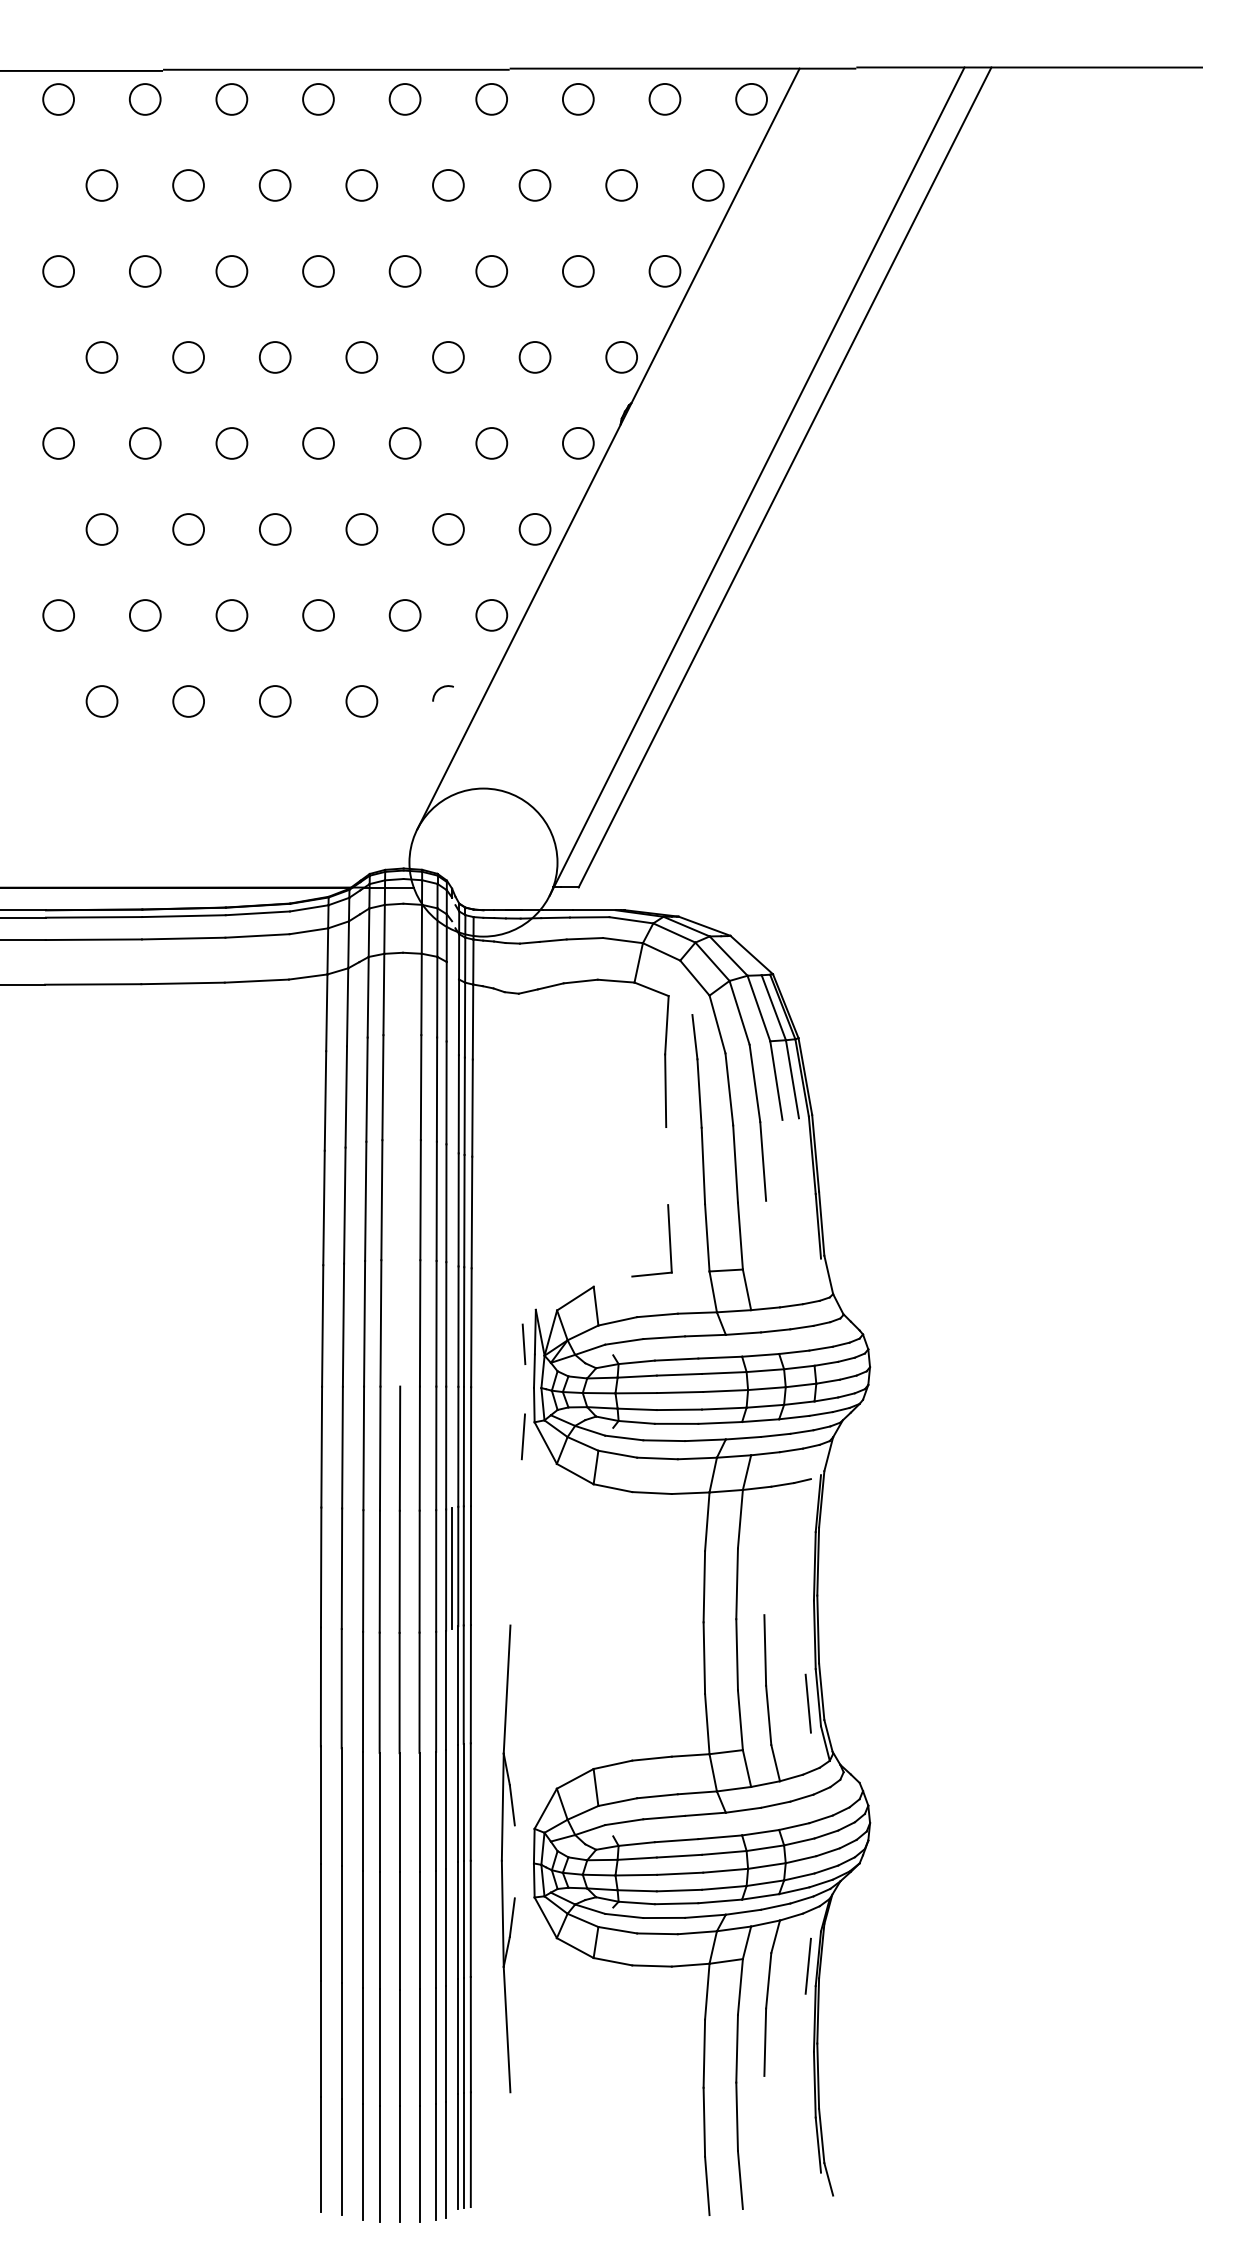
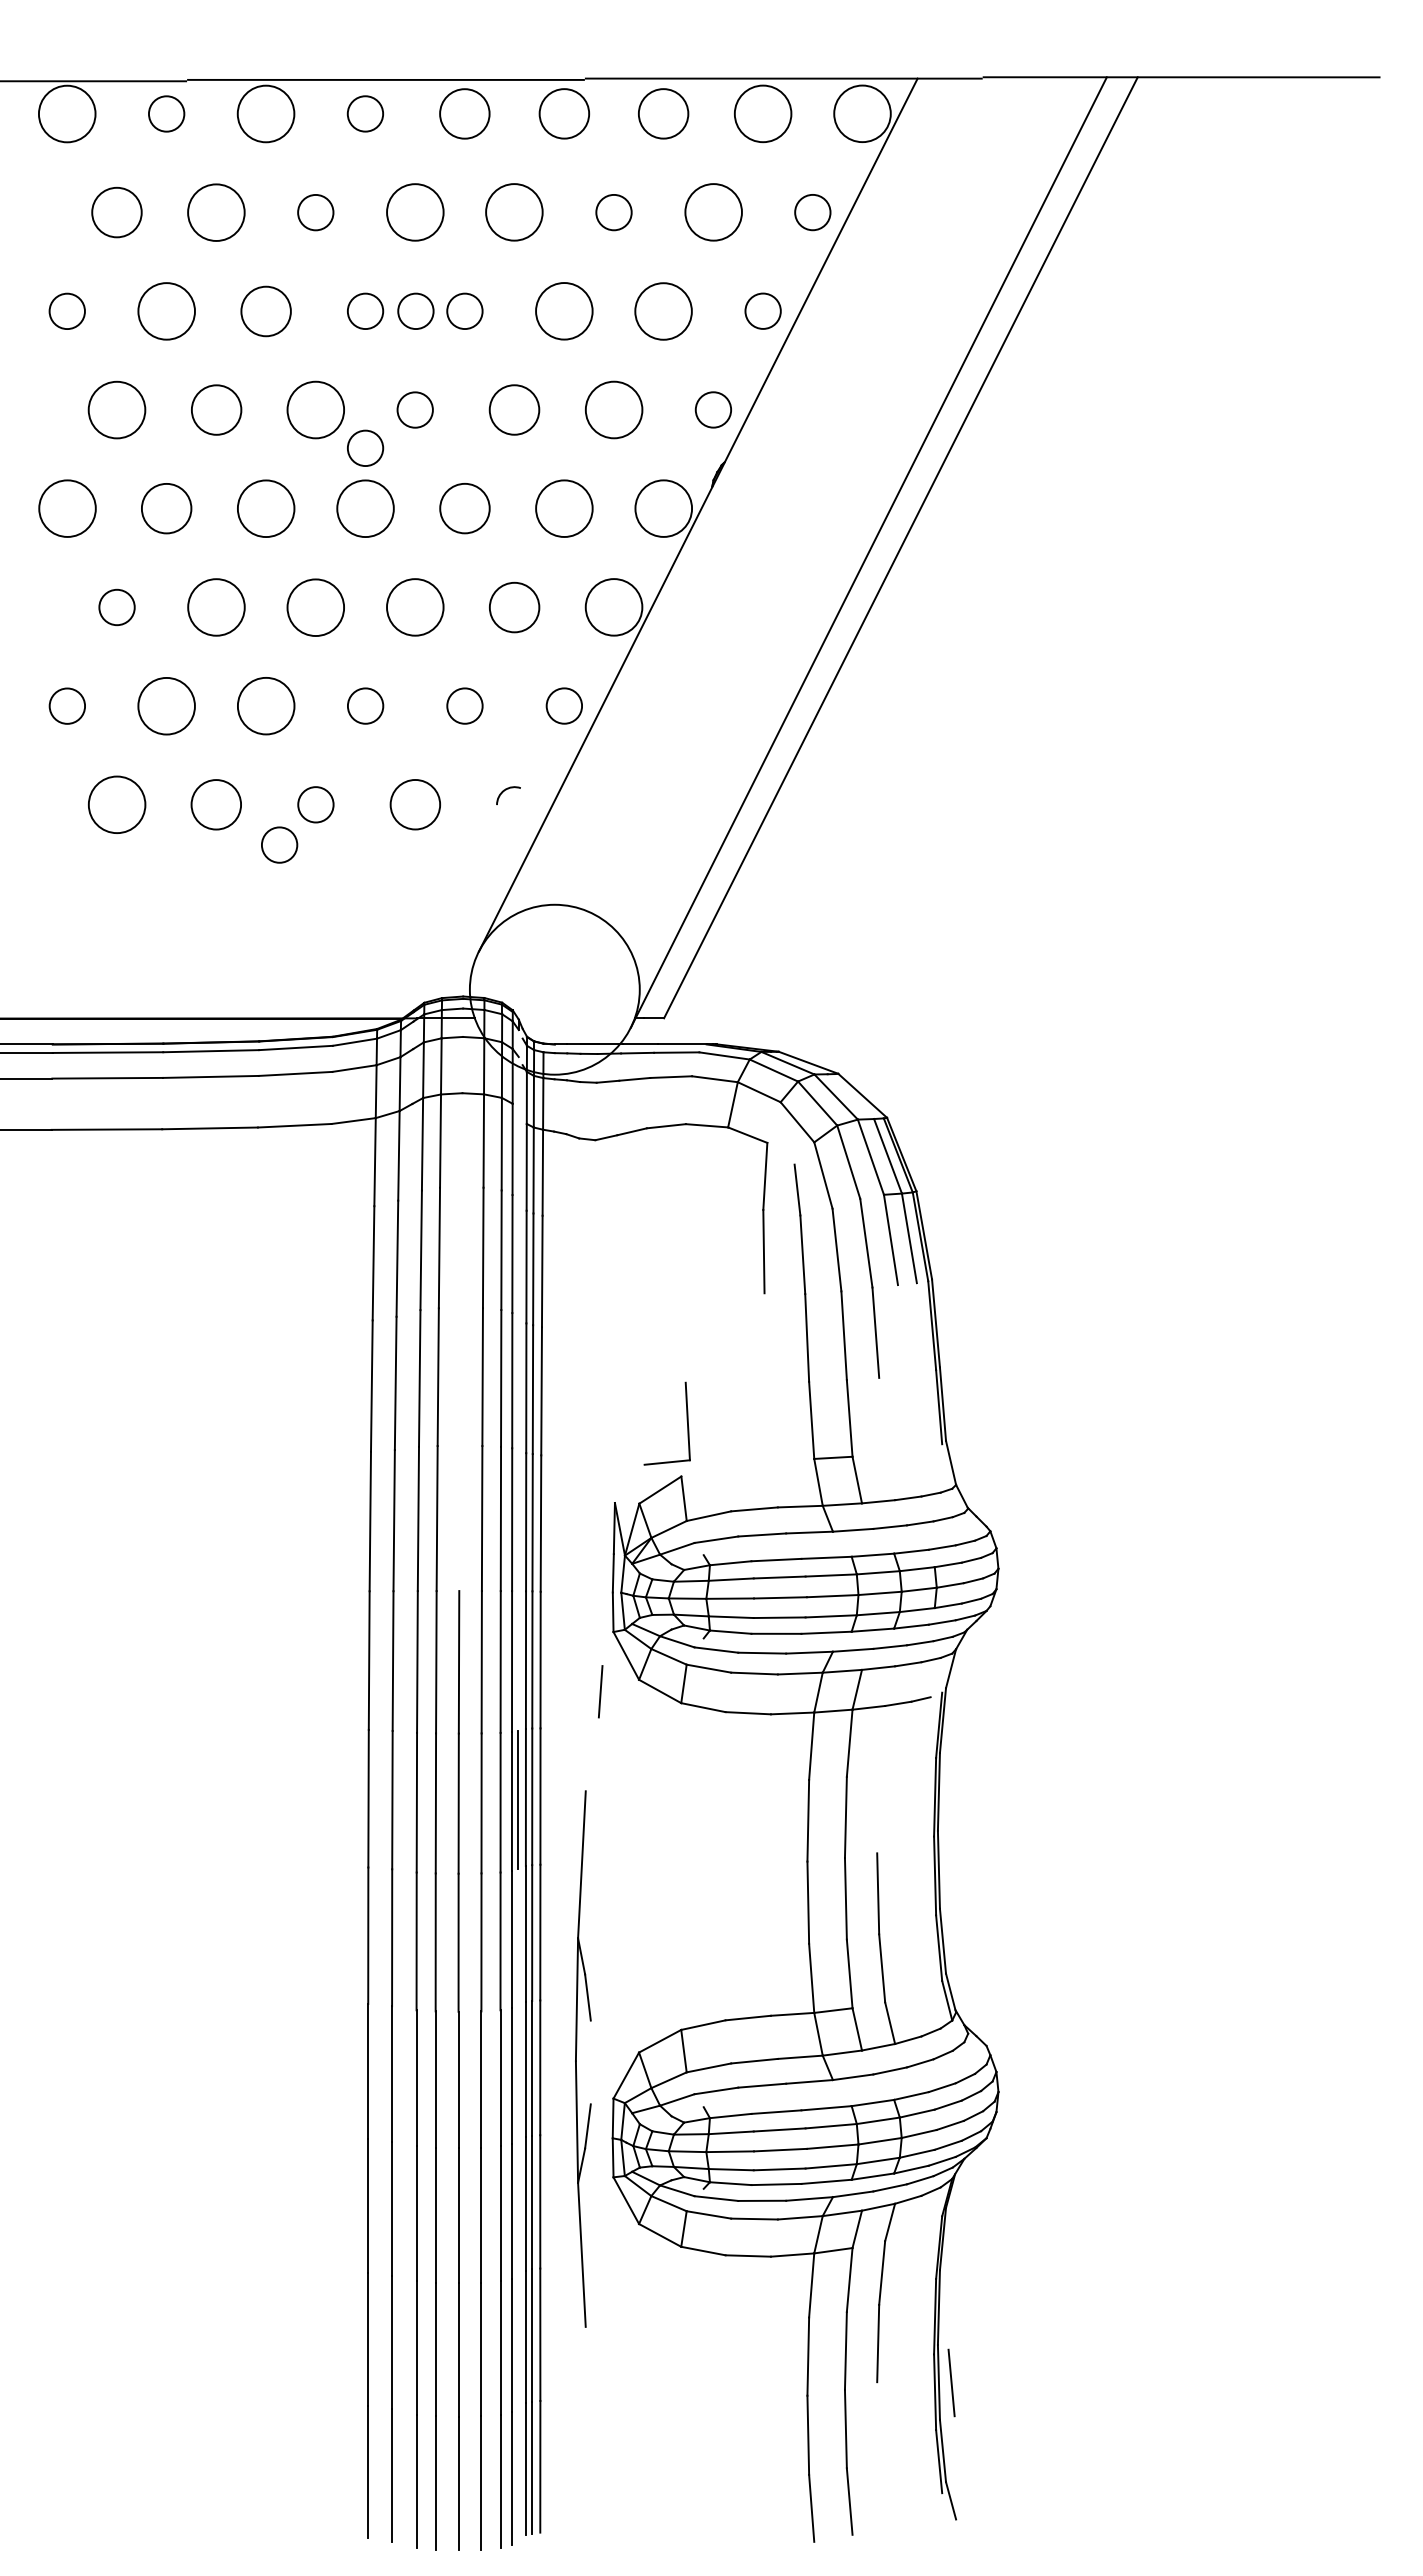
circle: (57, 99) -> (66, 113), size x1.6
circle: (231, 99) -> (265, 113), size x1.6
circle: (404, 99) -> (464, 113), size x1.4
circle: (491, 99) -> (563, 113), size x1.4
circle: (578, 99) -> (663, 113), size x1.4
circle: (664, 99) -> (762, 113), size x1.6
circle: (751, 99) -> (862, 113), size x1.6
circle: (101, 185) -> (116, 212), size x1.4
circle: (188, 185) -> (216, 212), size x1.6
circle: (361, 185) -> (414, 212), size x1.6
circle: (448, 185) -> (514, 212), size x1.6
circle: (620, 185) -> (712, 212), size x1.6
circle: (231, 270) -> (265, 310), size x1.4
circle: (362, 270) -> (415, 310), added
circle: (491, 270) -> (564, 310), size x1.6
circle: (578, 270) -> (663, 310), size x1.6
circle: (145, 271) -> (166, 311), size x1.6
circle: (101, 356) -> (116, 409), size x1.6
circle: (187, 356) -> (215, 409), size x1.4
circle: (274, 356) -> (315, 409), size x1.6
circle: (448, 356) -> (514, 409), size x1.4
circle: (534, 356) -> (613, 409), size x1.6
circle: (318, 390) -> (365, 447), added
circle: (57, 443) -> (66, 508), size x1.6
circle: (145, 443) -> (166, 508), size x1.4
circle: (231, 443) -> (265, 508), size x1.6
circle: (318, 443) -> (365, 508), size x1.6
circle: (404, 443) -> (464, 508), size x1.4
circle: (491, 443) -> (564, 508), size x1.6
circle: (578, 443) -> (663, 508), size x1.6
circle: (274, 528) -> (315, 606), size x1.6
circle: (448, 528) -> (514, 606), size x1.4
circle: (188, 529) -> (216, 607), size x1.6
circle: (361, 529) -> (414, 607), size x1.6
circle: (534, 529) -> (613, 607), size x1.6
circle: (145, 614) -> (166, 705), size x1.6
circle: (231, 614) -> (265, 705), size x1.6
circle: (101, 701) -> (116, 804), size x1.6
circle: (188, 701) -> (216, 804), size x1.4
circle: (361, 701) -> (414, 804), size x1.4
circle: (243, 736) -> (279, 844), added
part: (668, 1237) -> (686, 1420), moved
line: (523, 1344) -> (600, 1542), removed
line: (523, 1436) -> (600, 1691), moved
line: (808, 1703) -> (951, 2382), moved
part: (502, 1858) -> (576, 2058), moved
line: (808, 1965) -> (927, 2255), removed

